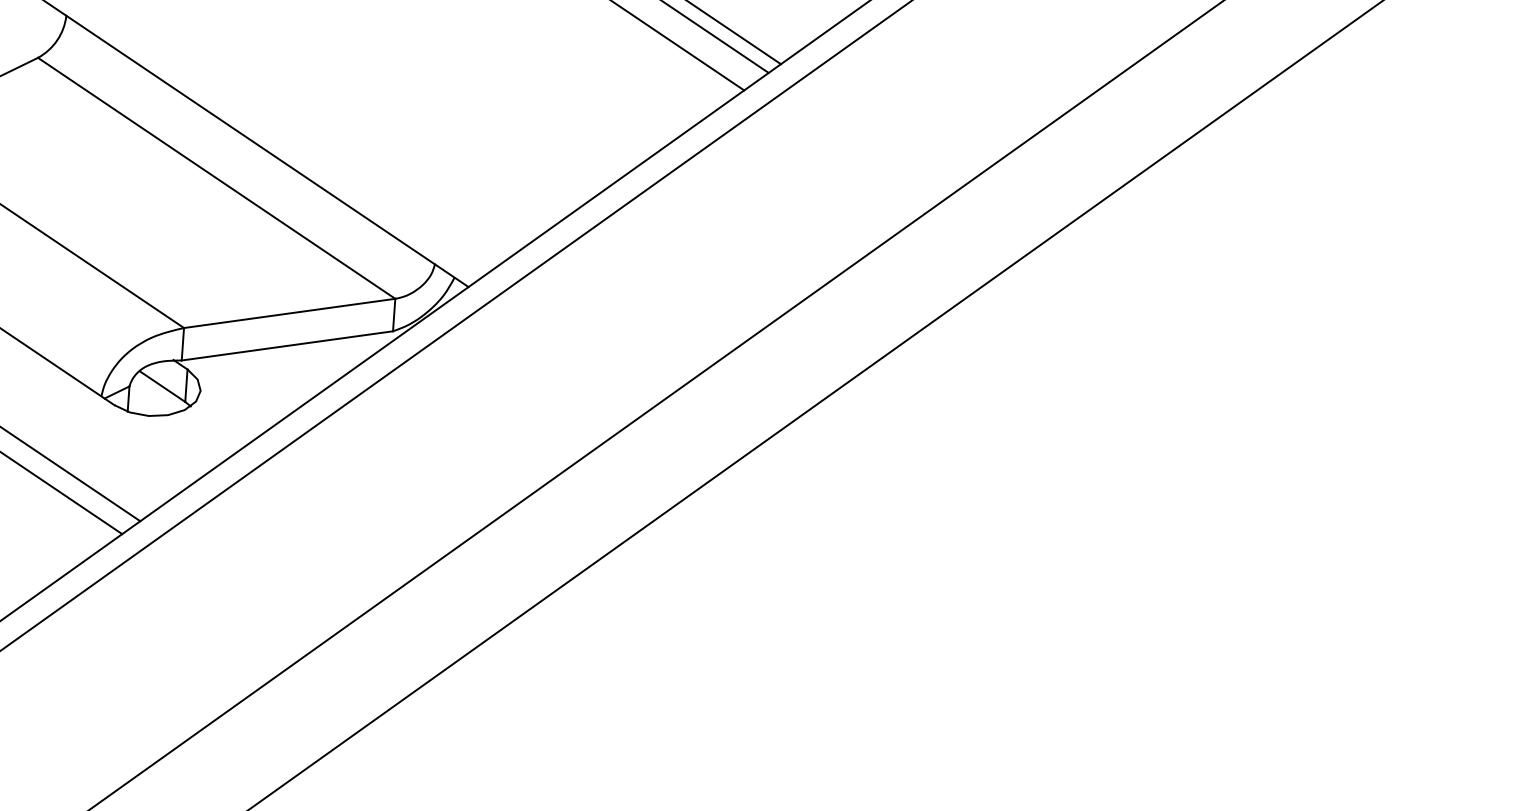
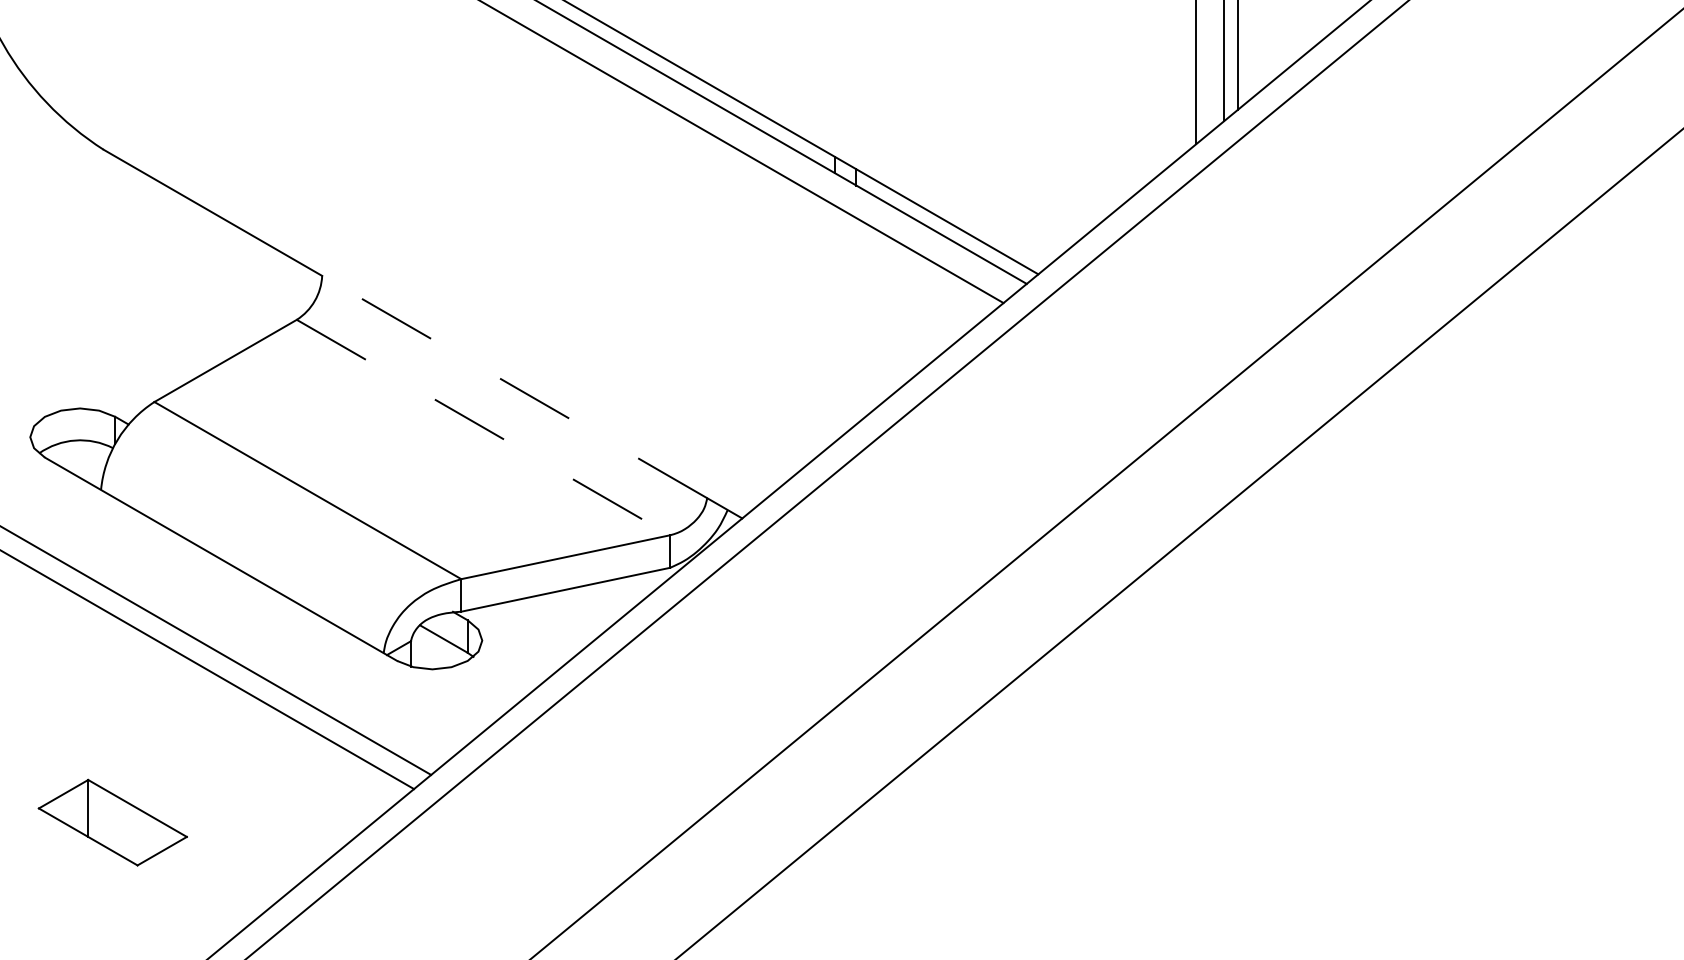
line: (250, 139) -> (514, 386), solid -> dashed
line: (216, 178) -> (483, 427), solid -> dashed

